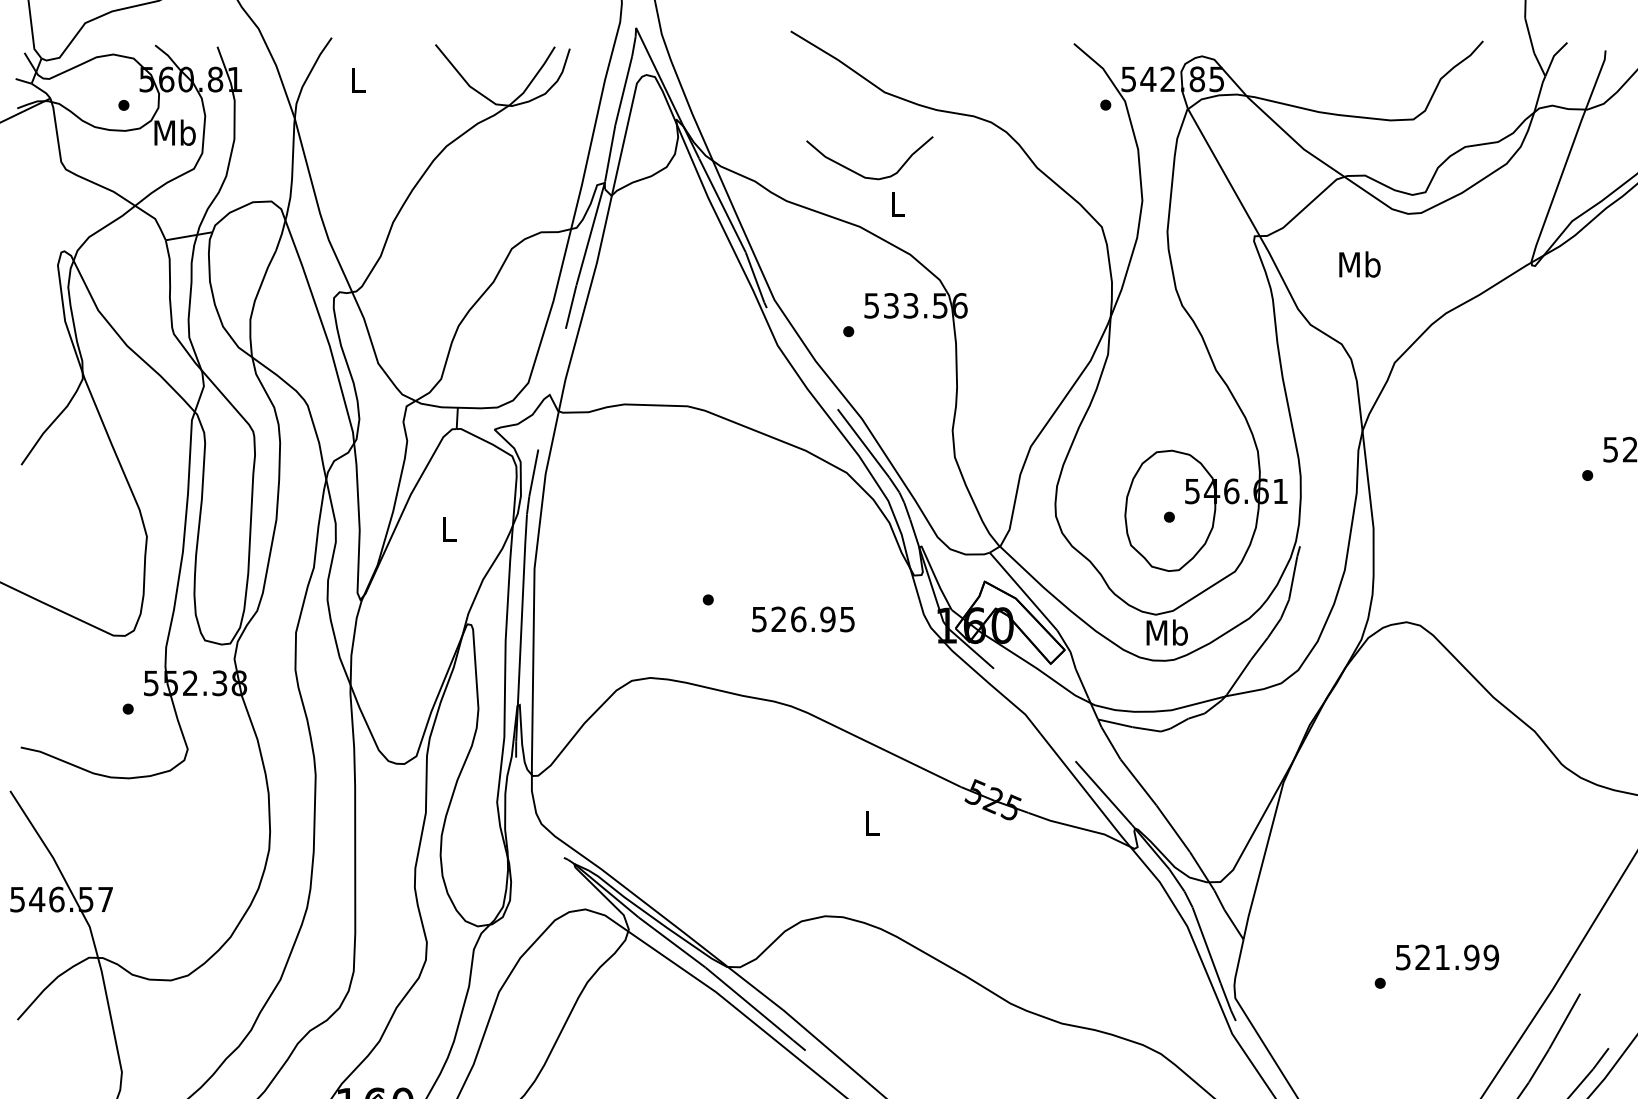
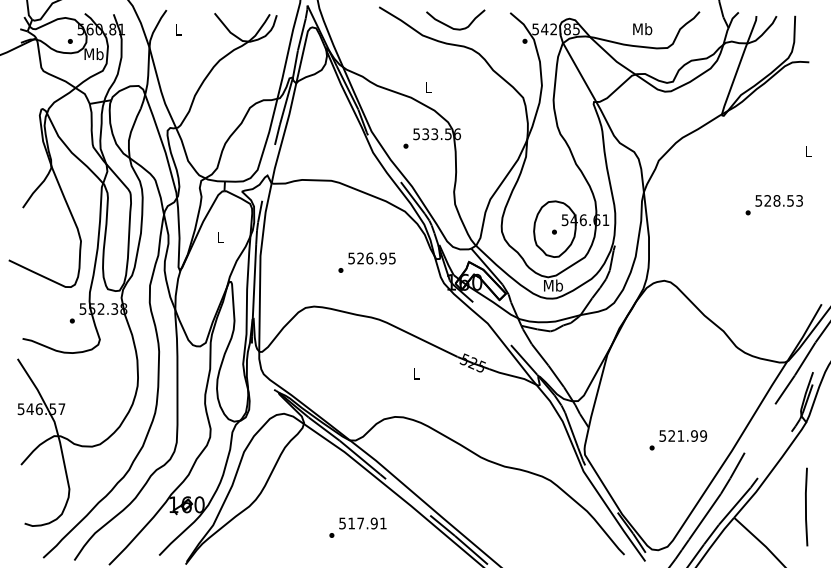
curve: (860, 172) -> (451, 26), moved
text: (1359, 265) -> (642, 29), moved
text: (802, 619) -> (371, 258), moved

